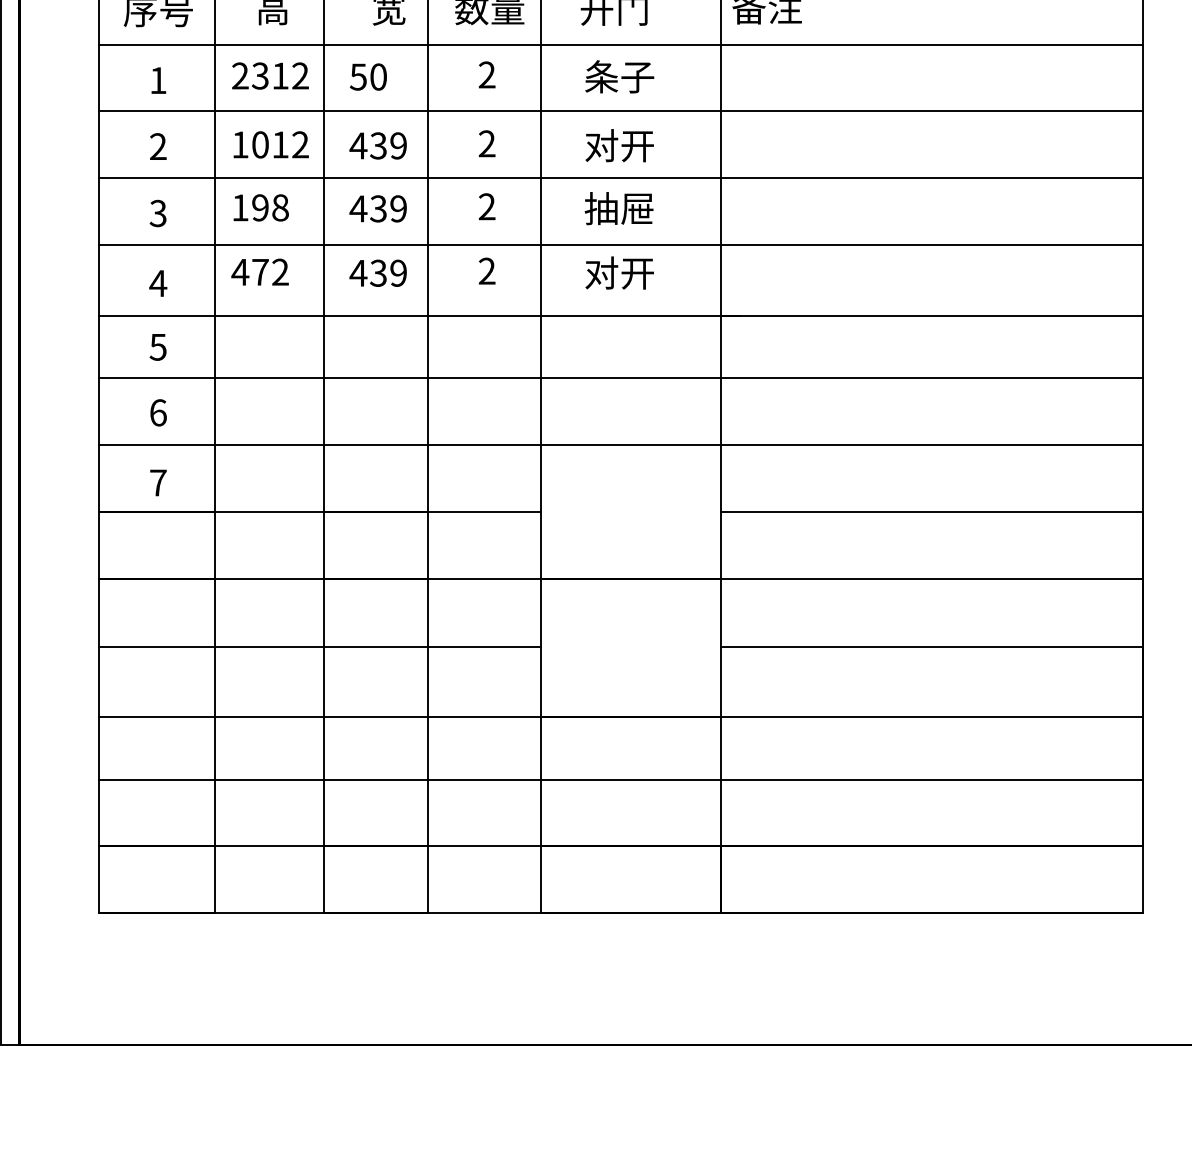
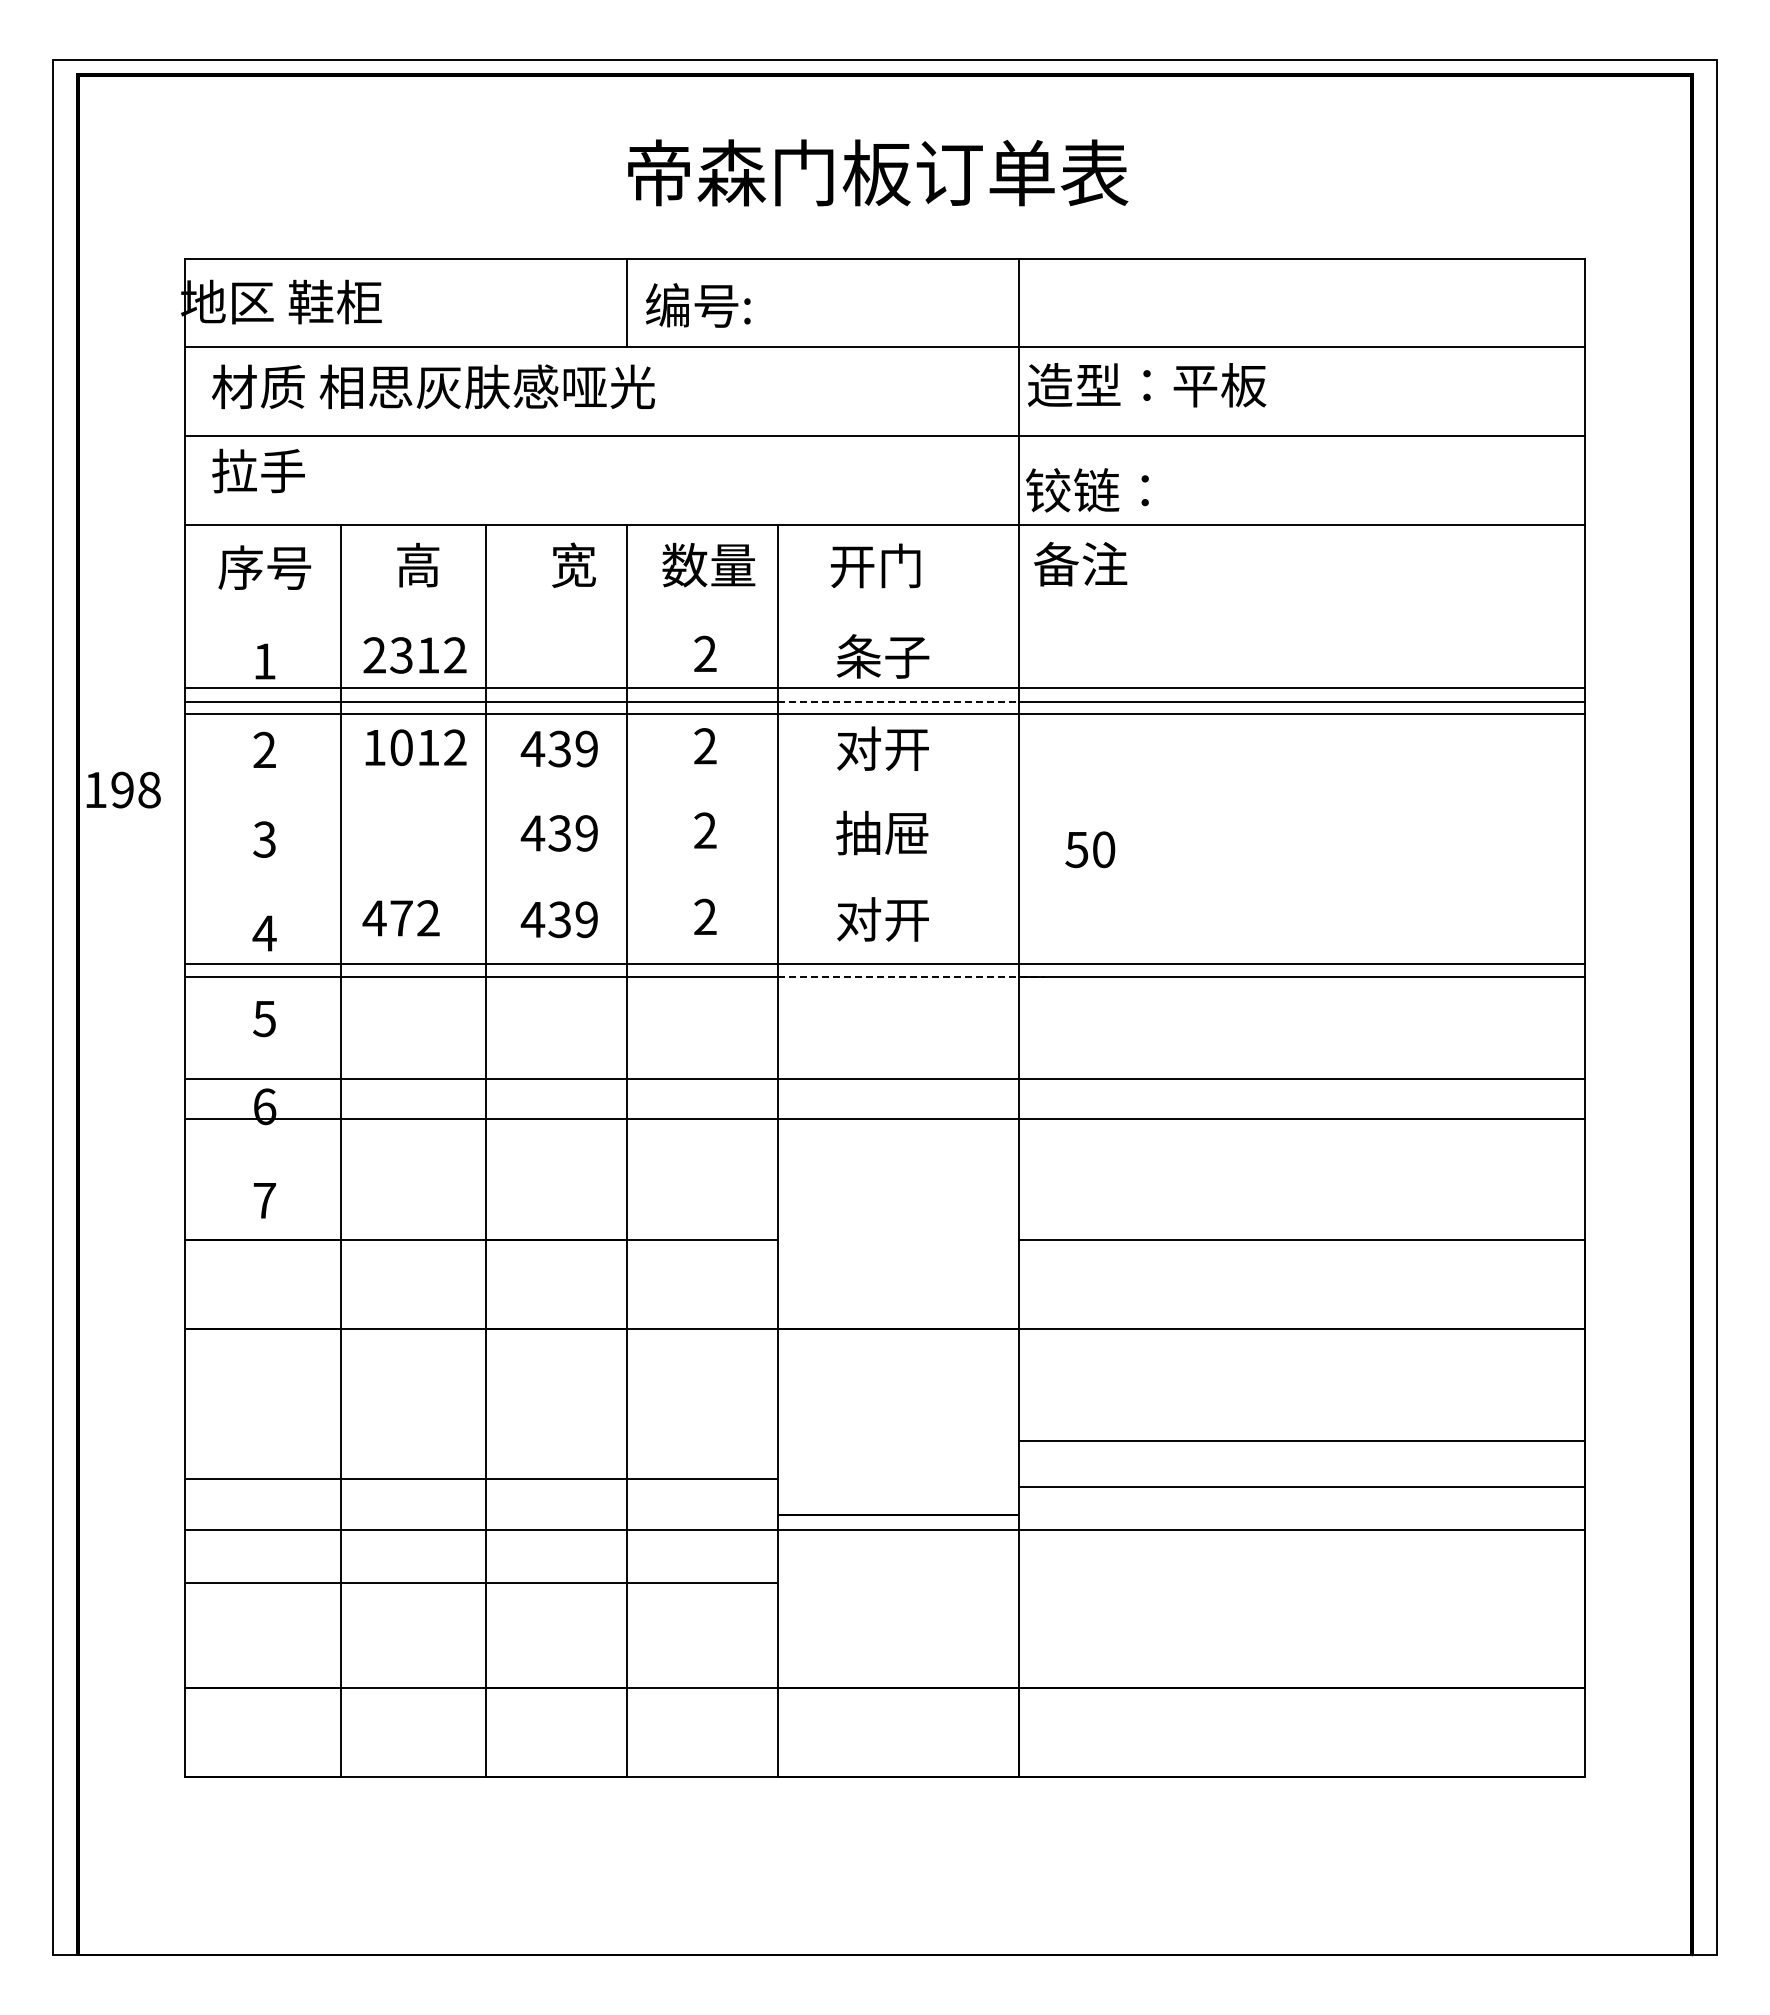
line: (620, 44) -> (884, 688), moved
text: (368, 76) -> (1090, 849), moved
line: (631, 111) -> (898, 702), solid -> dashed
line: (620, 177) -> (884, 713), moved
text: (261, 207) -> (123, 789), moved
line: (620, 245) -> (884, 964), moved
line: (640, 316) -> (911, 977), solid -> dashed
line: (620, 378) -> (884, 1118), moved
line: (620, 445) -> (884, 1079), moved
line: (320, 646) -> (481, 1478), moved
line: (931, 646) -> (1301, 1486), moved
line: (320, 717) -> (481, 1582), moved
line: (931, 717) -> (1301, 1440), moved
line: (620, 779) -> (884, 1530), moved

